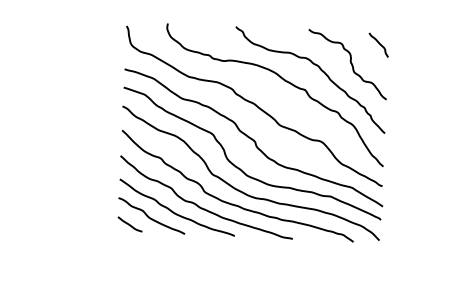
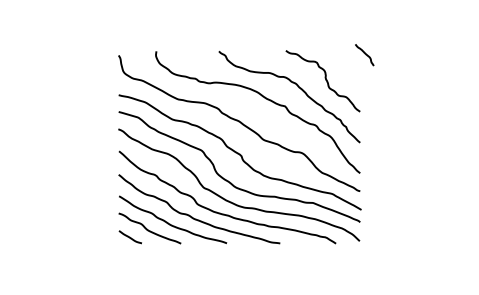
curve: (378, 44) -> (364, 54), moved

